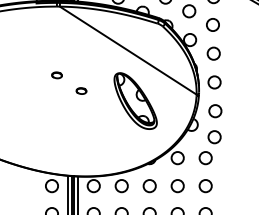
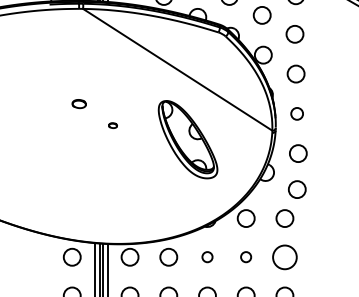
circle: (214, 82) -> (296, 113), size x0.7
part: (81, 90) -> (112, 125), size x0.6
circle: (149, 185) -> (207, 256), size x0.6
circle: (177, 185) -> (245, 256), size x0.6
circle: (205, 185) -> (284, 256), size x1.4

